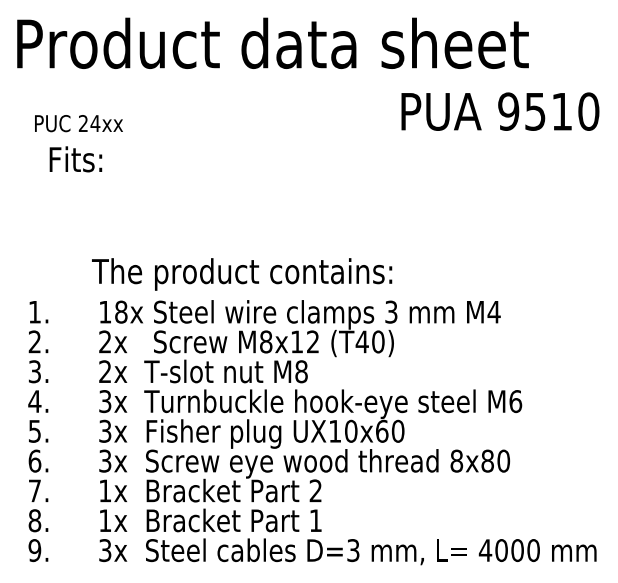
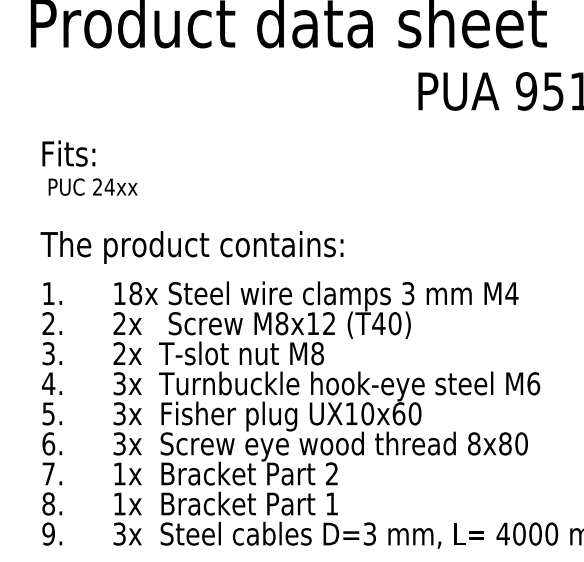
text: (78, 123) -> (92, 187), moved
text: (75, 159) -> (68, 153), moved
text: (242, 274) -> (192, 247), moved

